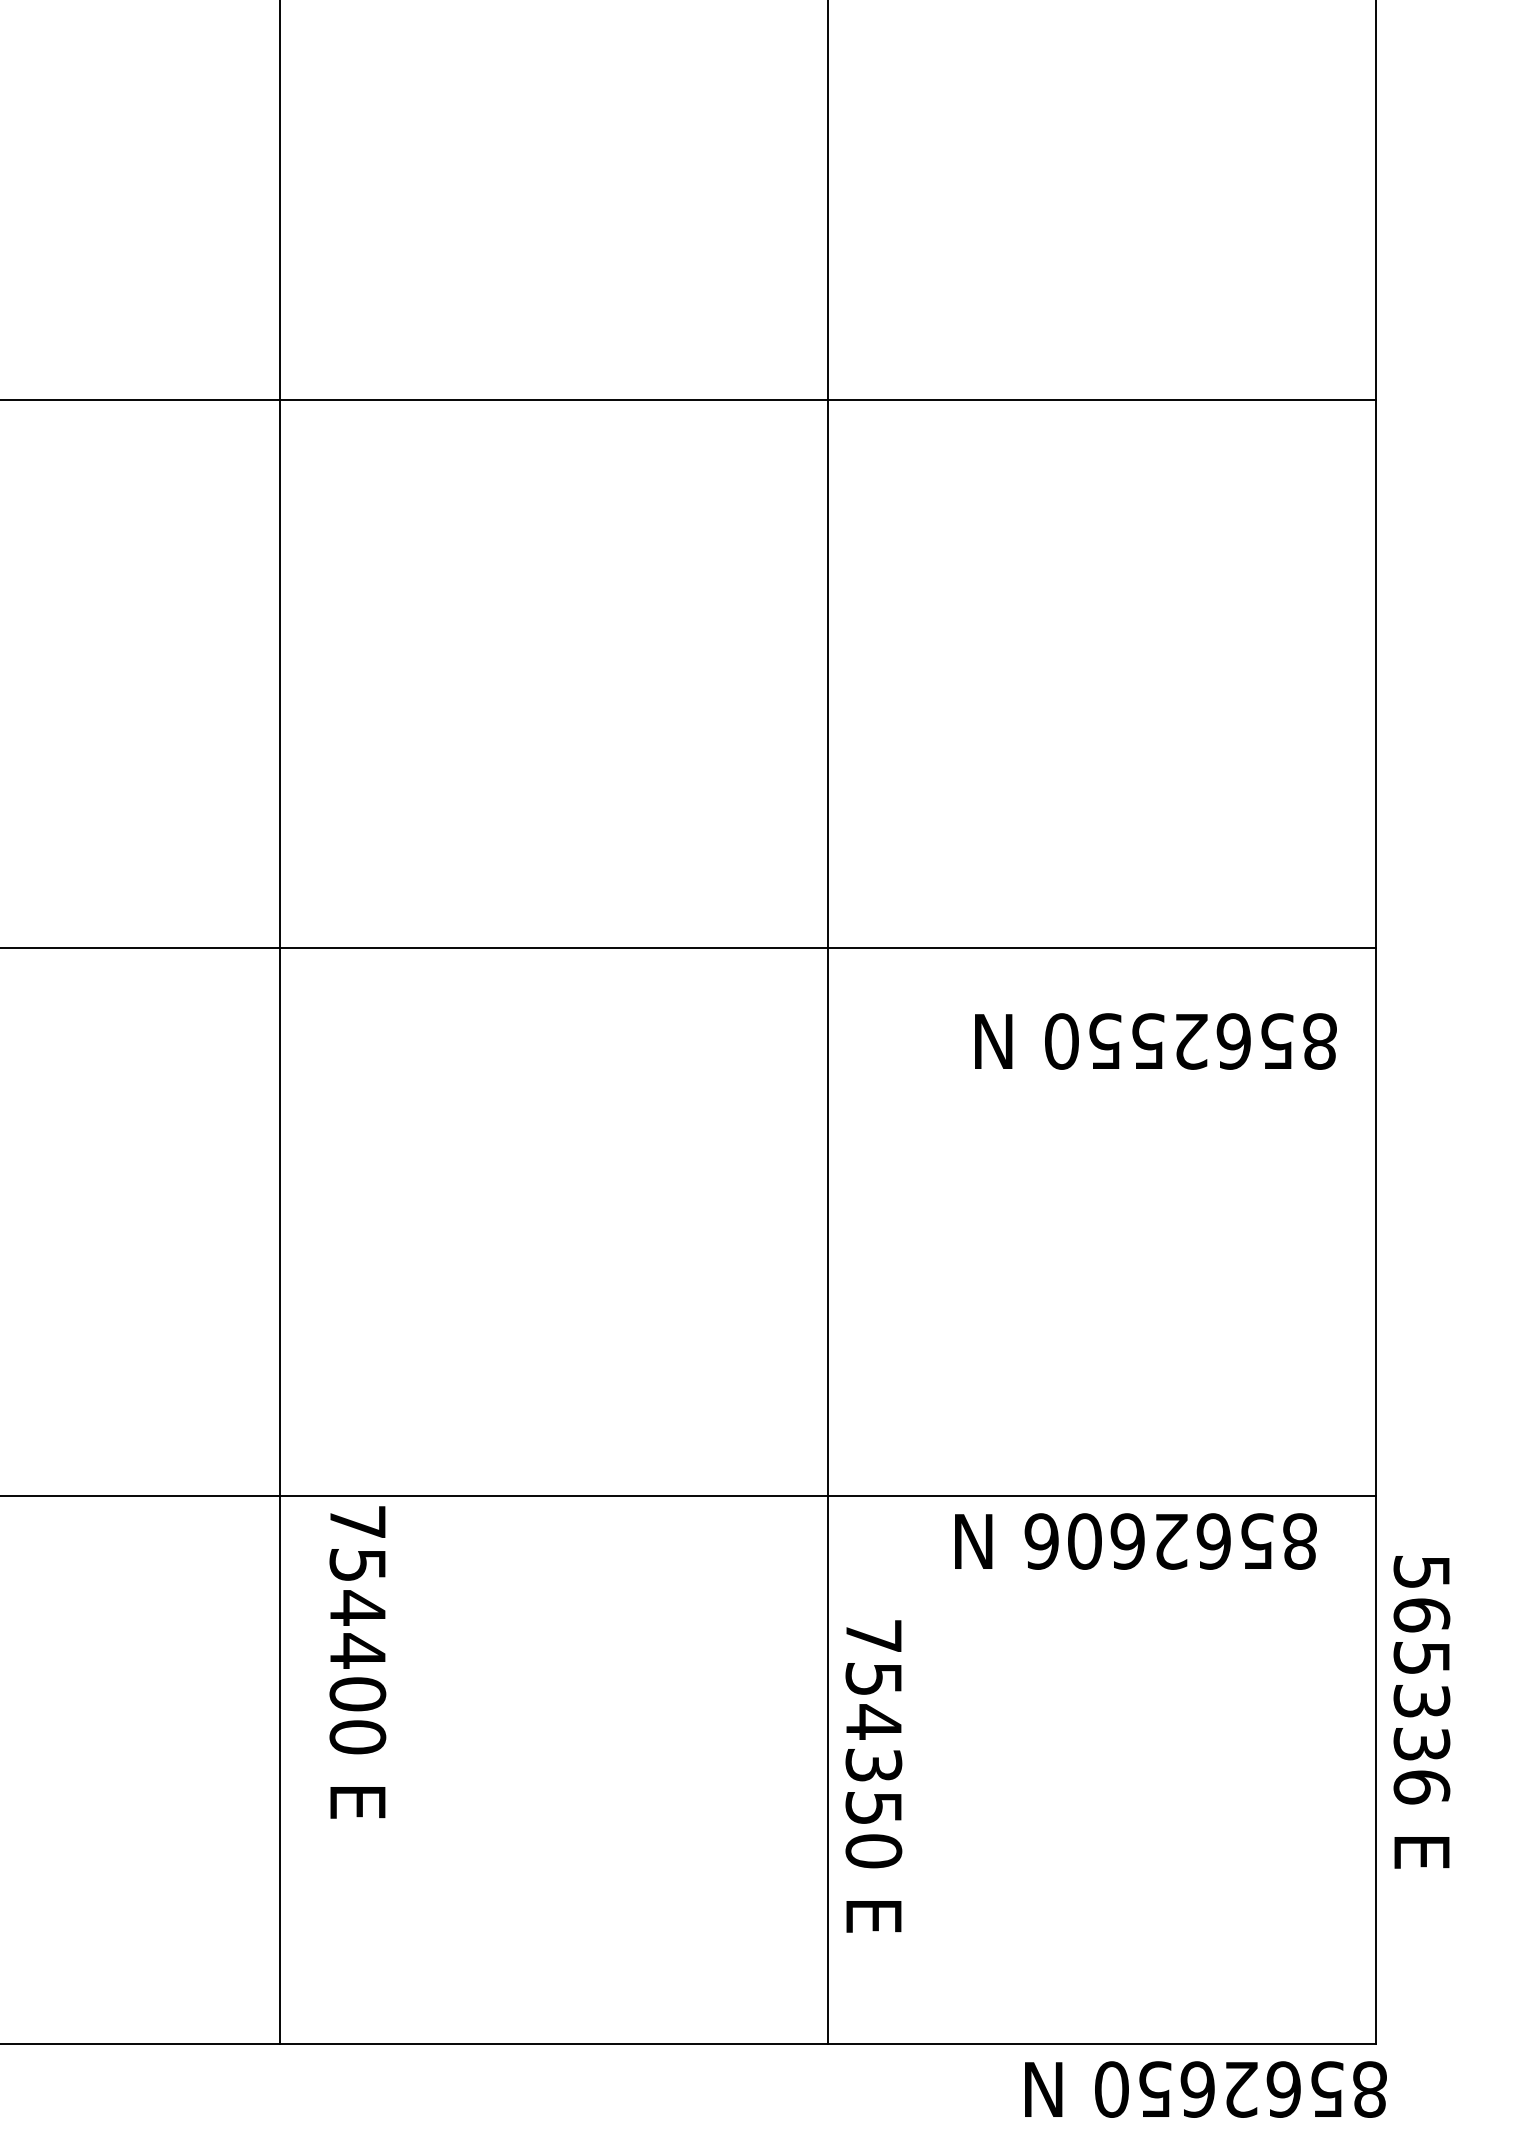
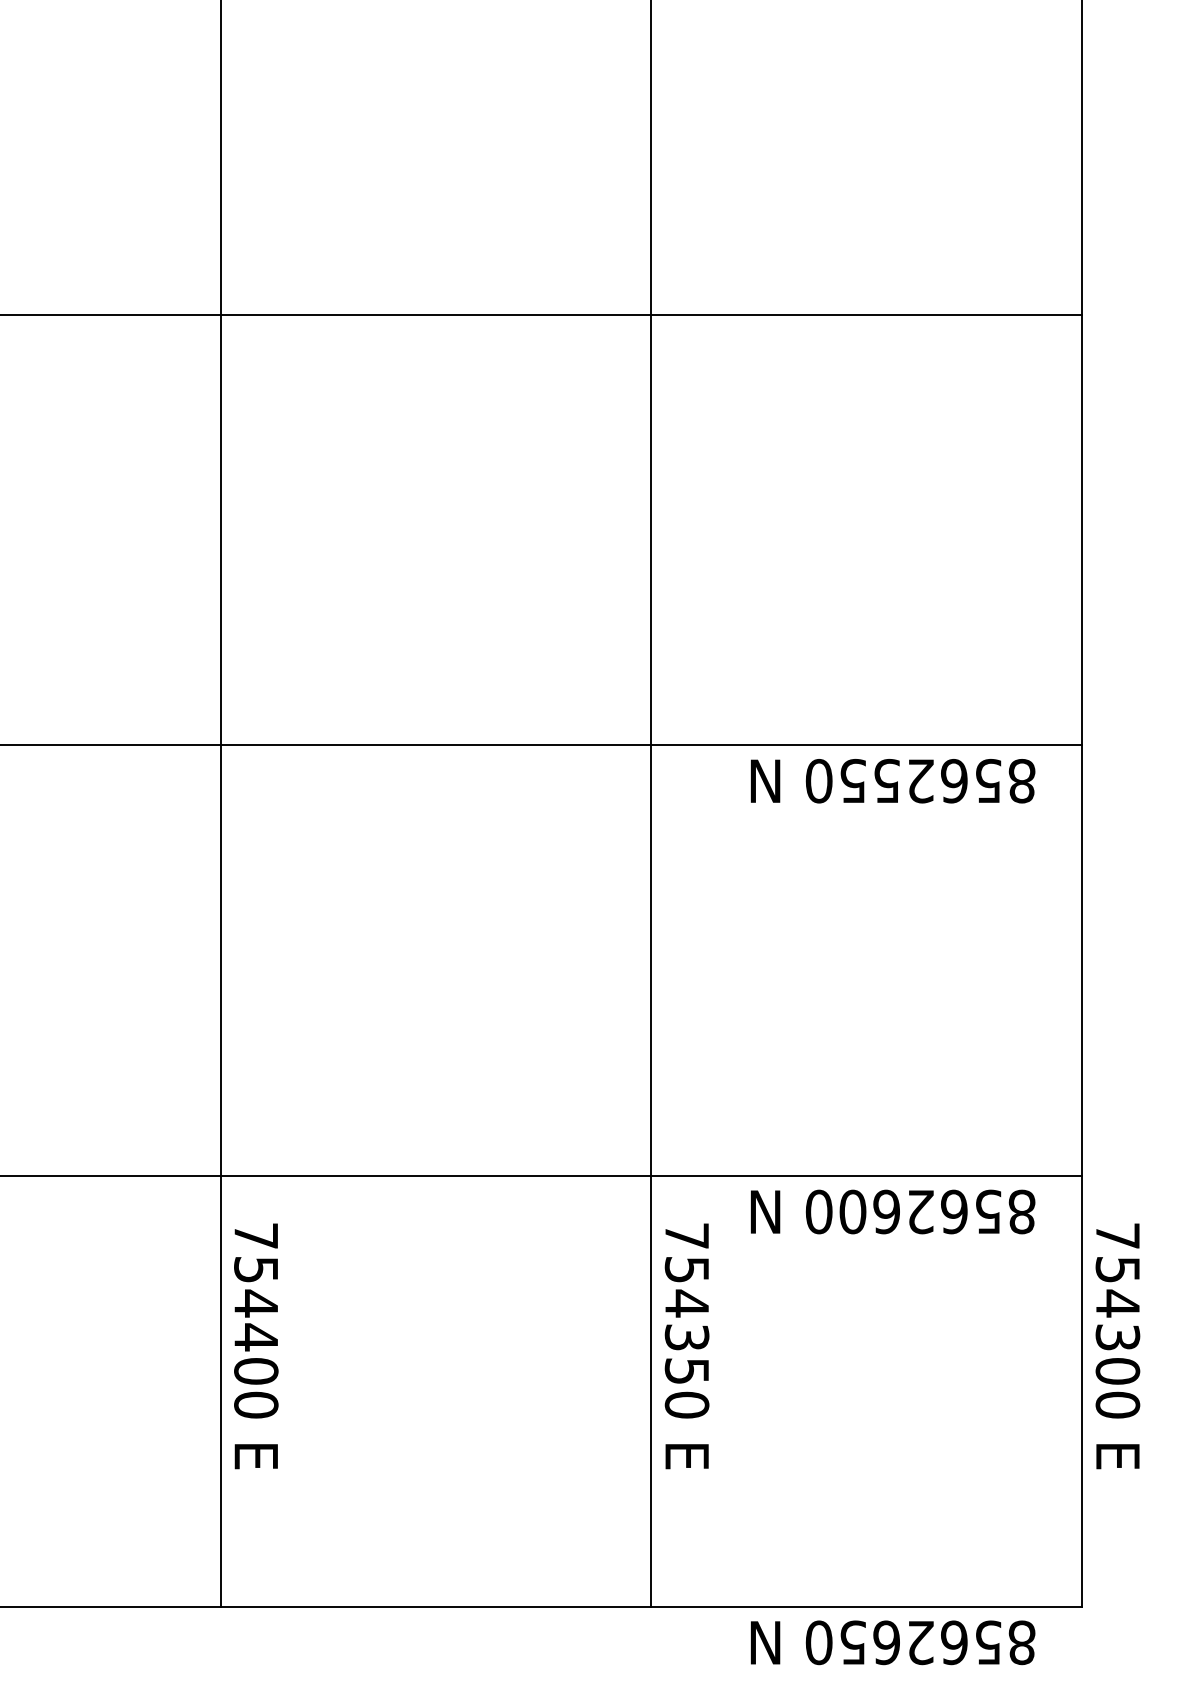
text: (1155, 1041) -> (892, 781), moved
text: (1041, 1541) -> (818, 1211), 8562606 -> 8562600
text: (357, 1662) -> (256, 1346), moved
text: (1421, 1680) -> (1117, 1321), 565336 -> 754300
text: (873, 1776) -> (686, 1346), moved
text: (1205, 2089) -> (892, 1642), moved

